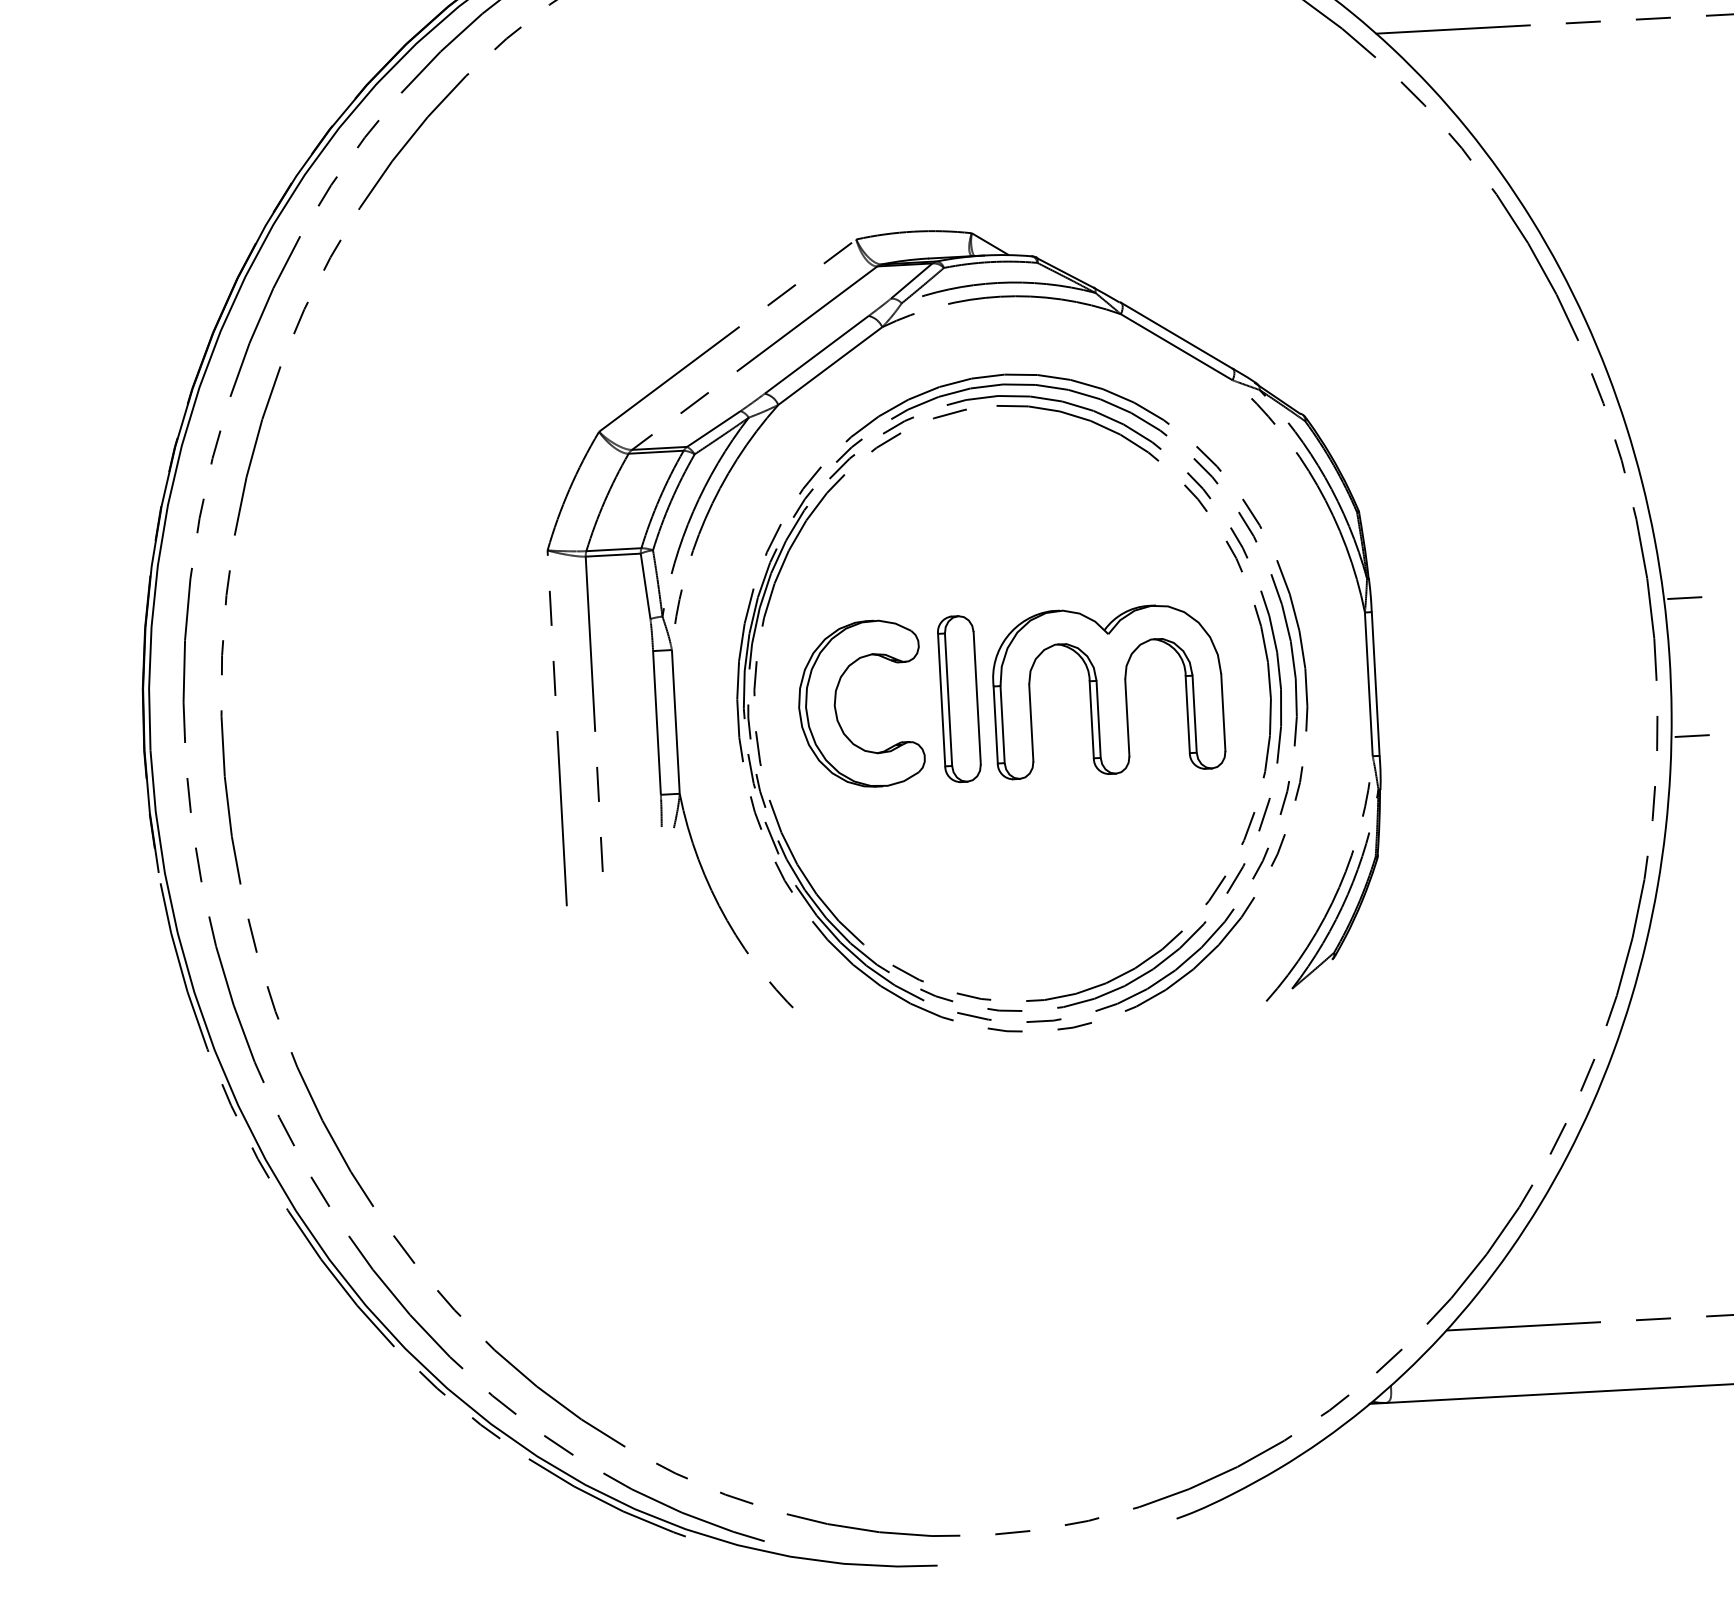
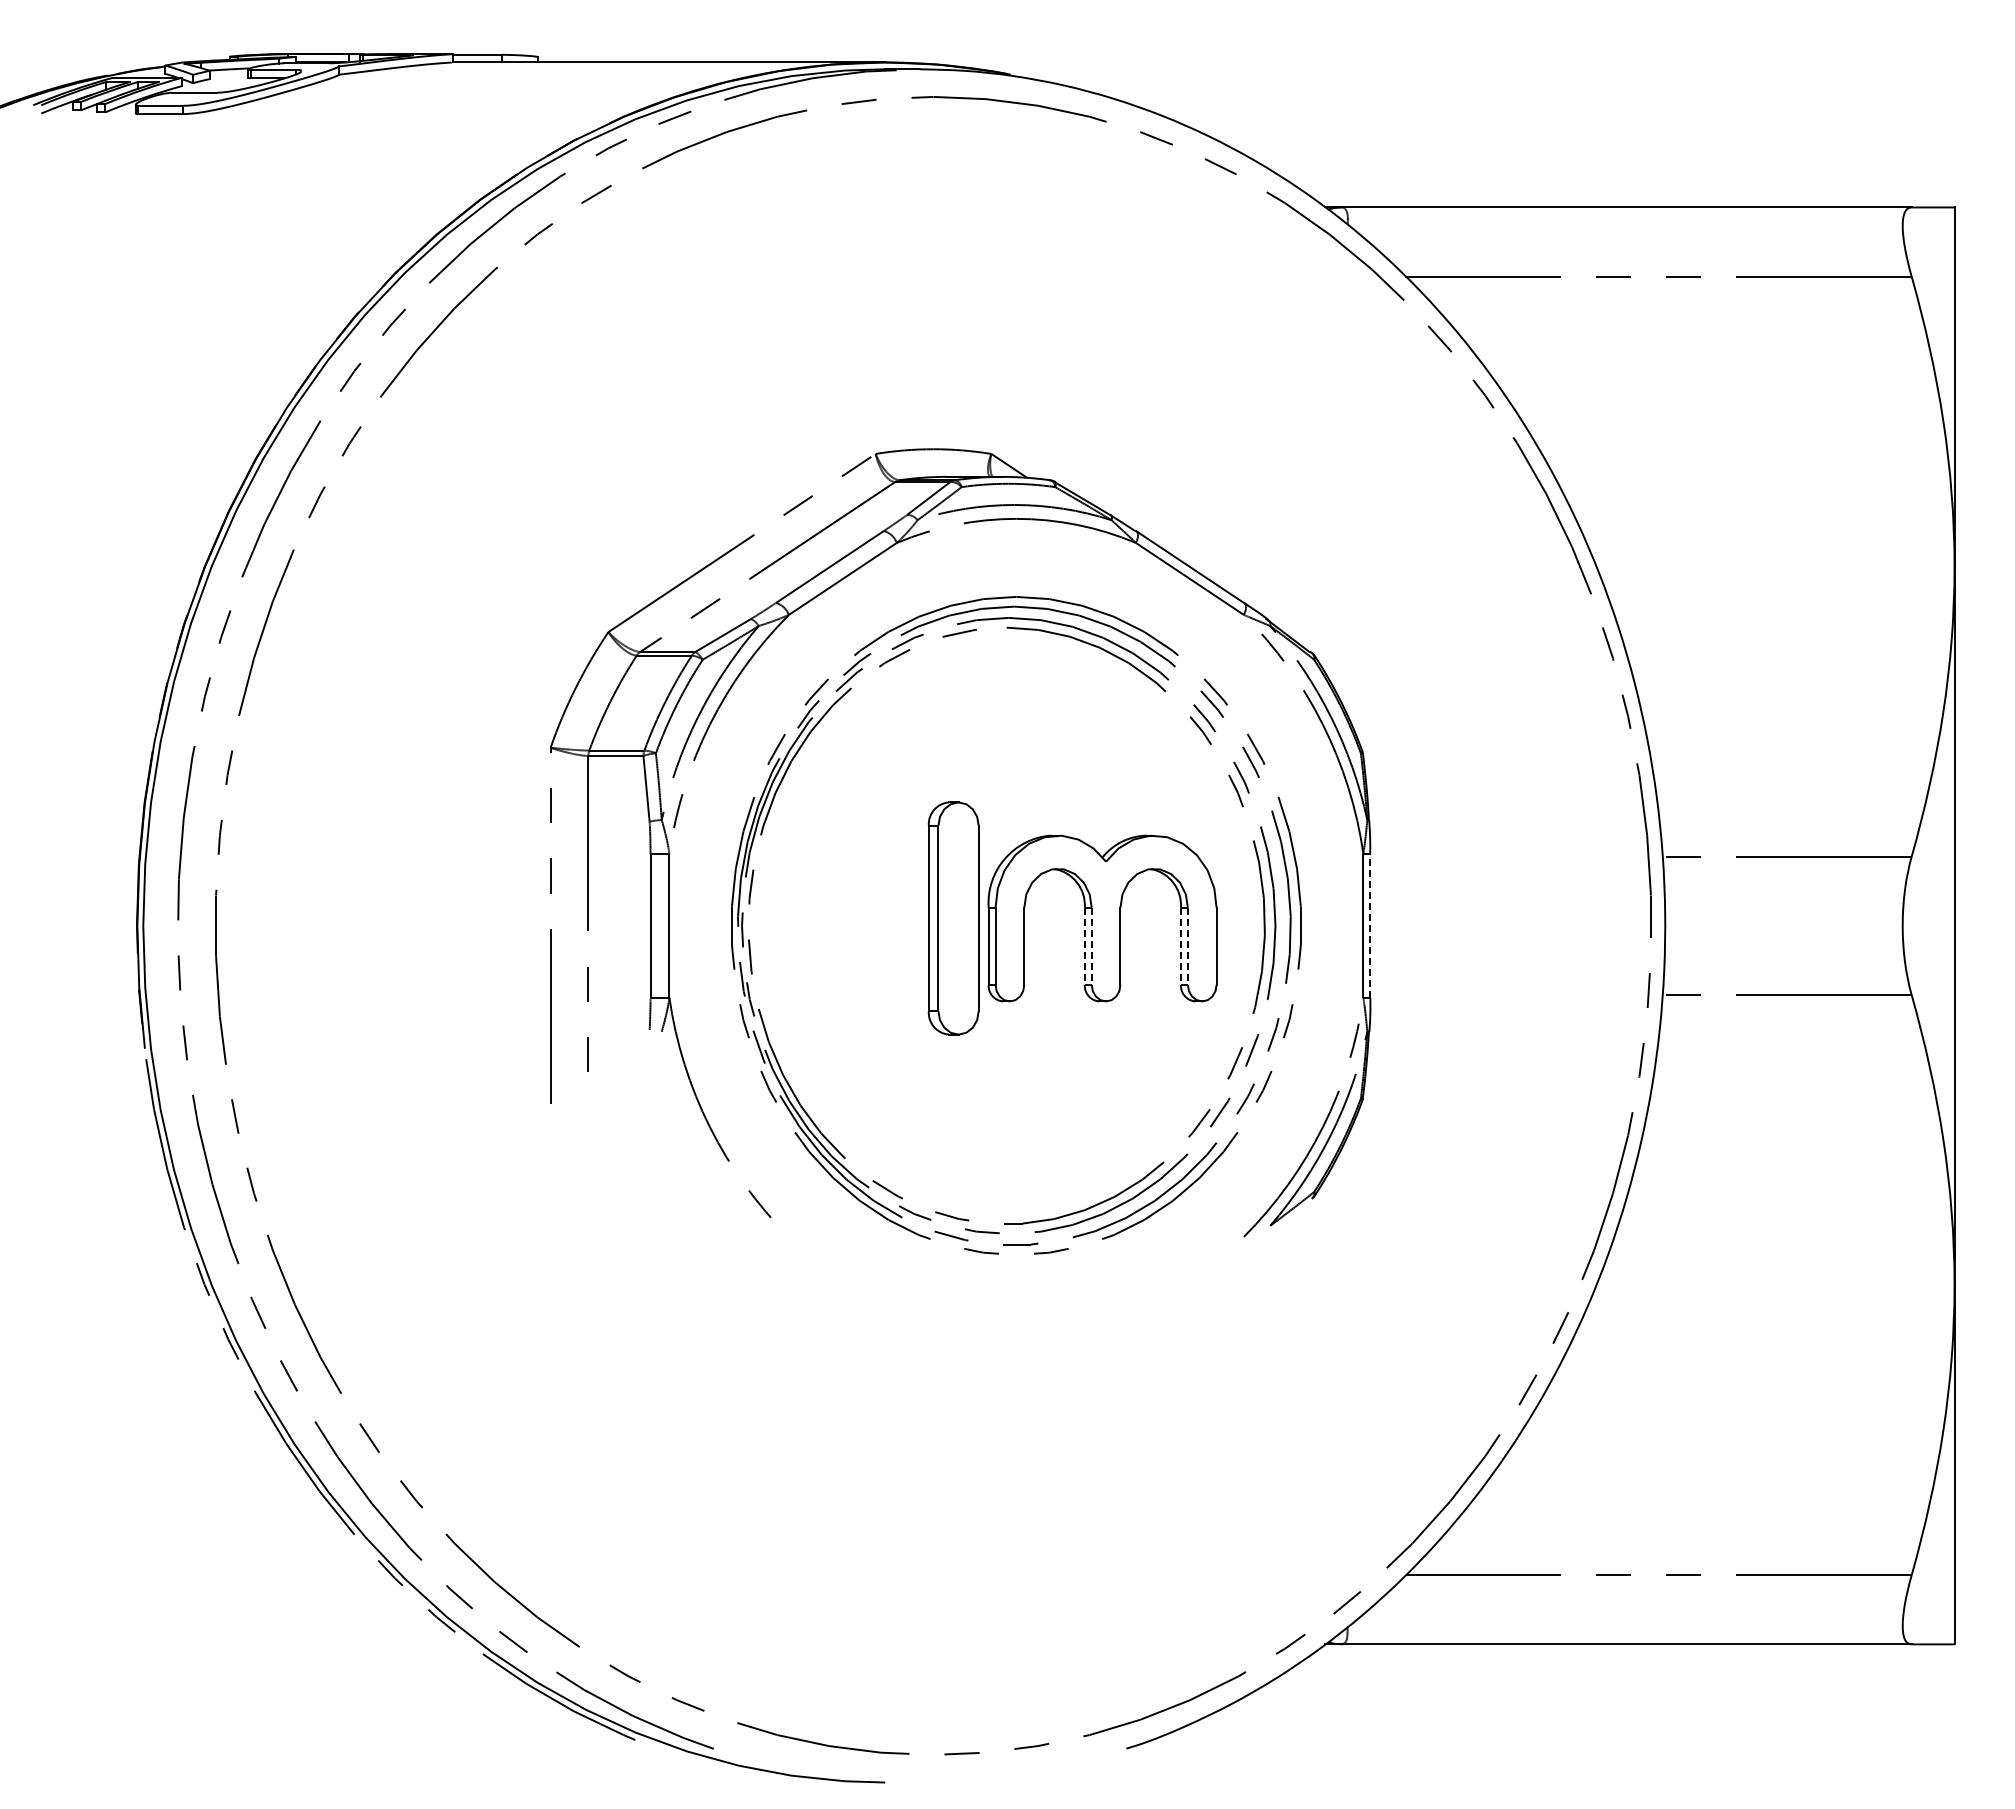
line: (1375, 683) -> (1370, 925), solid -> dashed
part: (959, 699) -> (953, 918), size x1.4
part: (836, 703) -> (830, 916), removed
line: (1187, 714) -> (1180, 946), solid -> dashed
line: (1194, 714) -> (1187, 946), solid -> dashed
line: (1098, 719) -> (1091, 946), solid -> dashed
line: (1091, 720) -> (1084, 946), solid -> dashed

